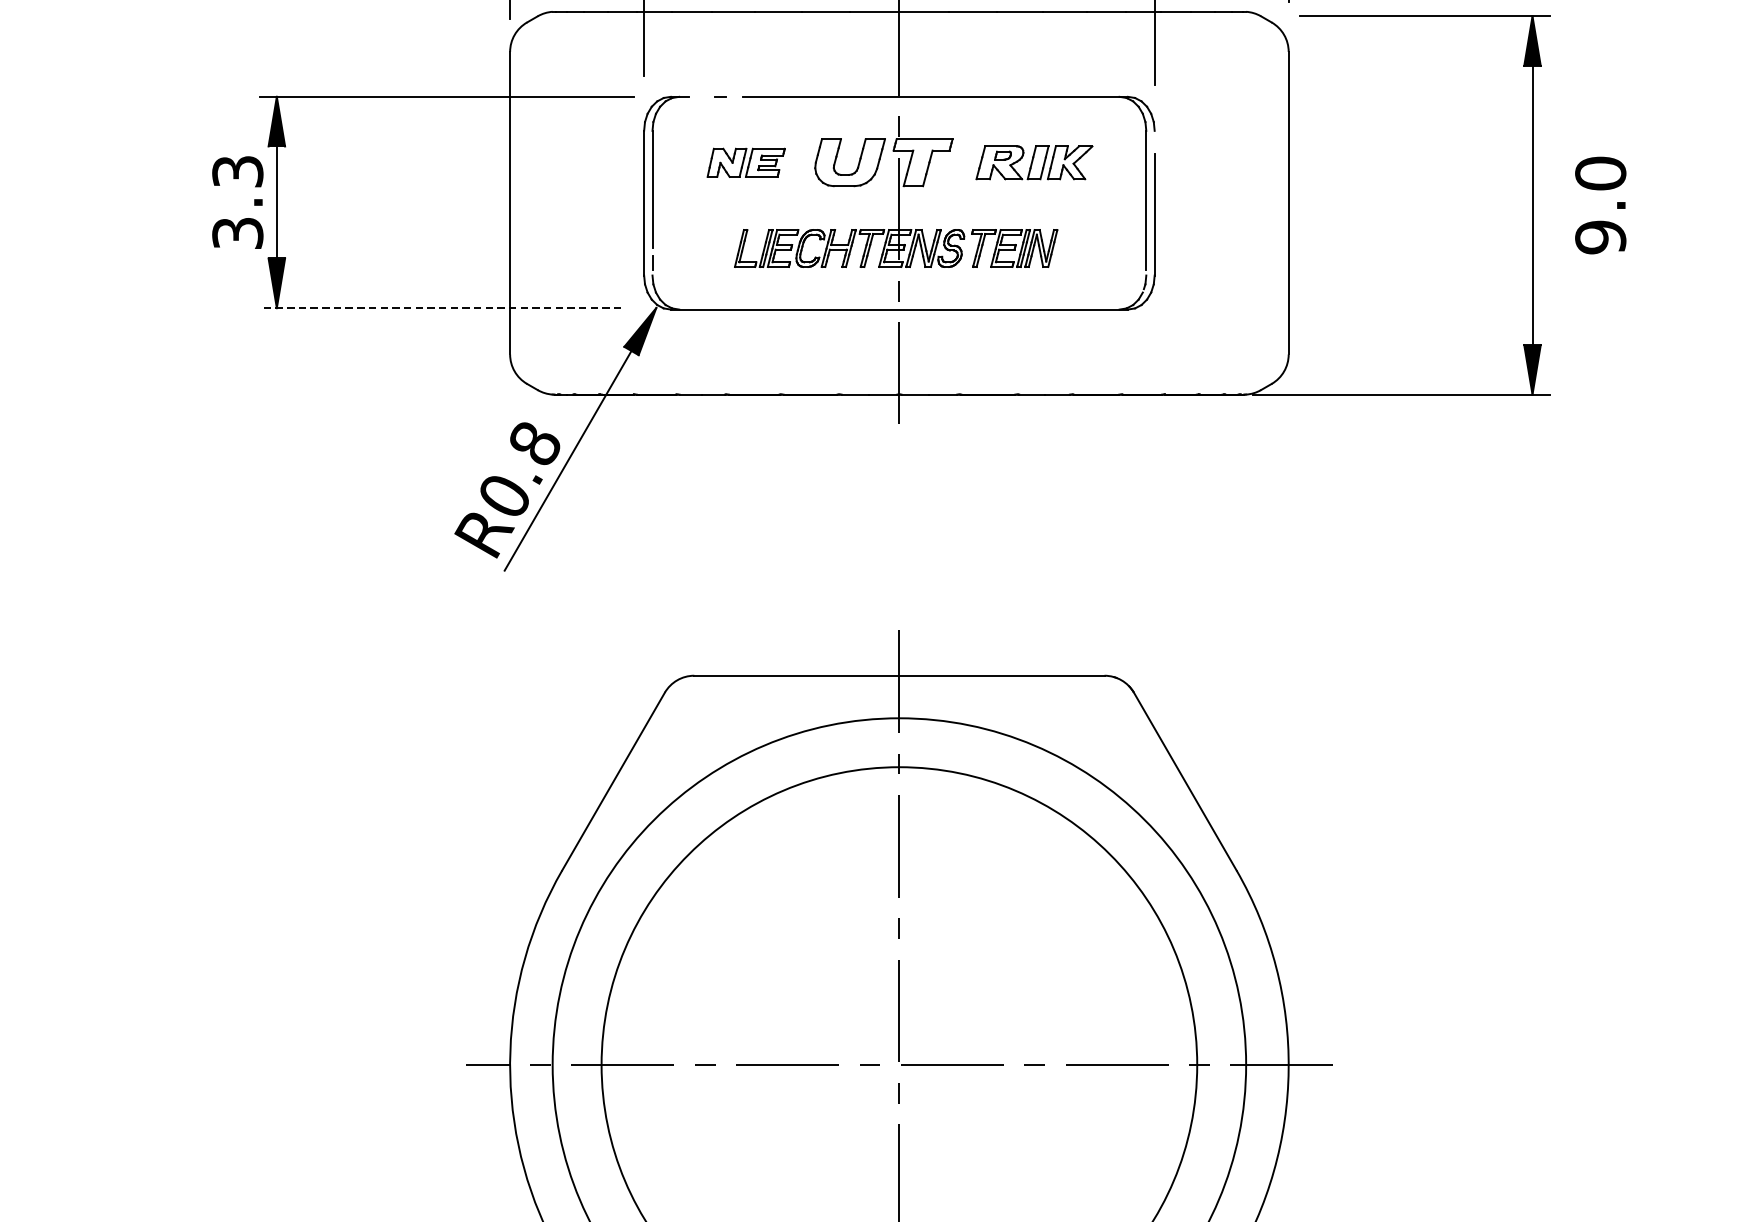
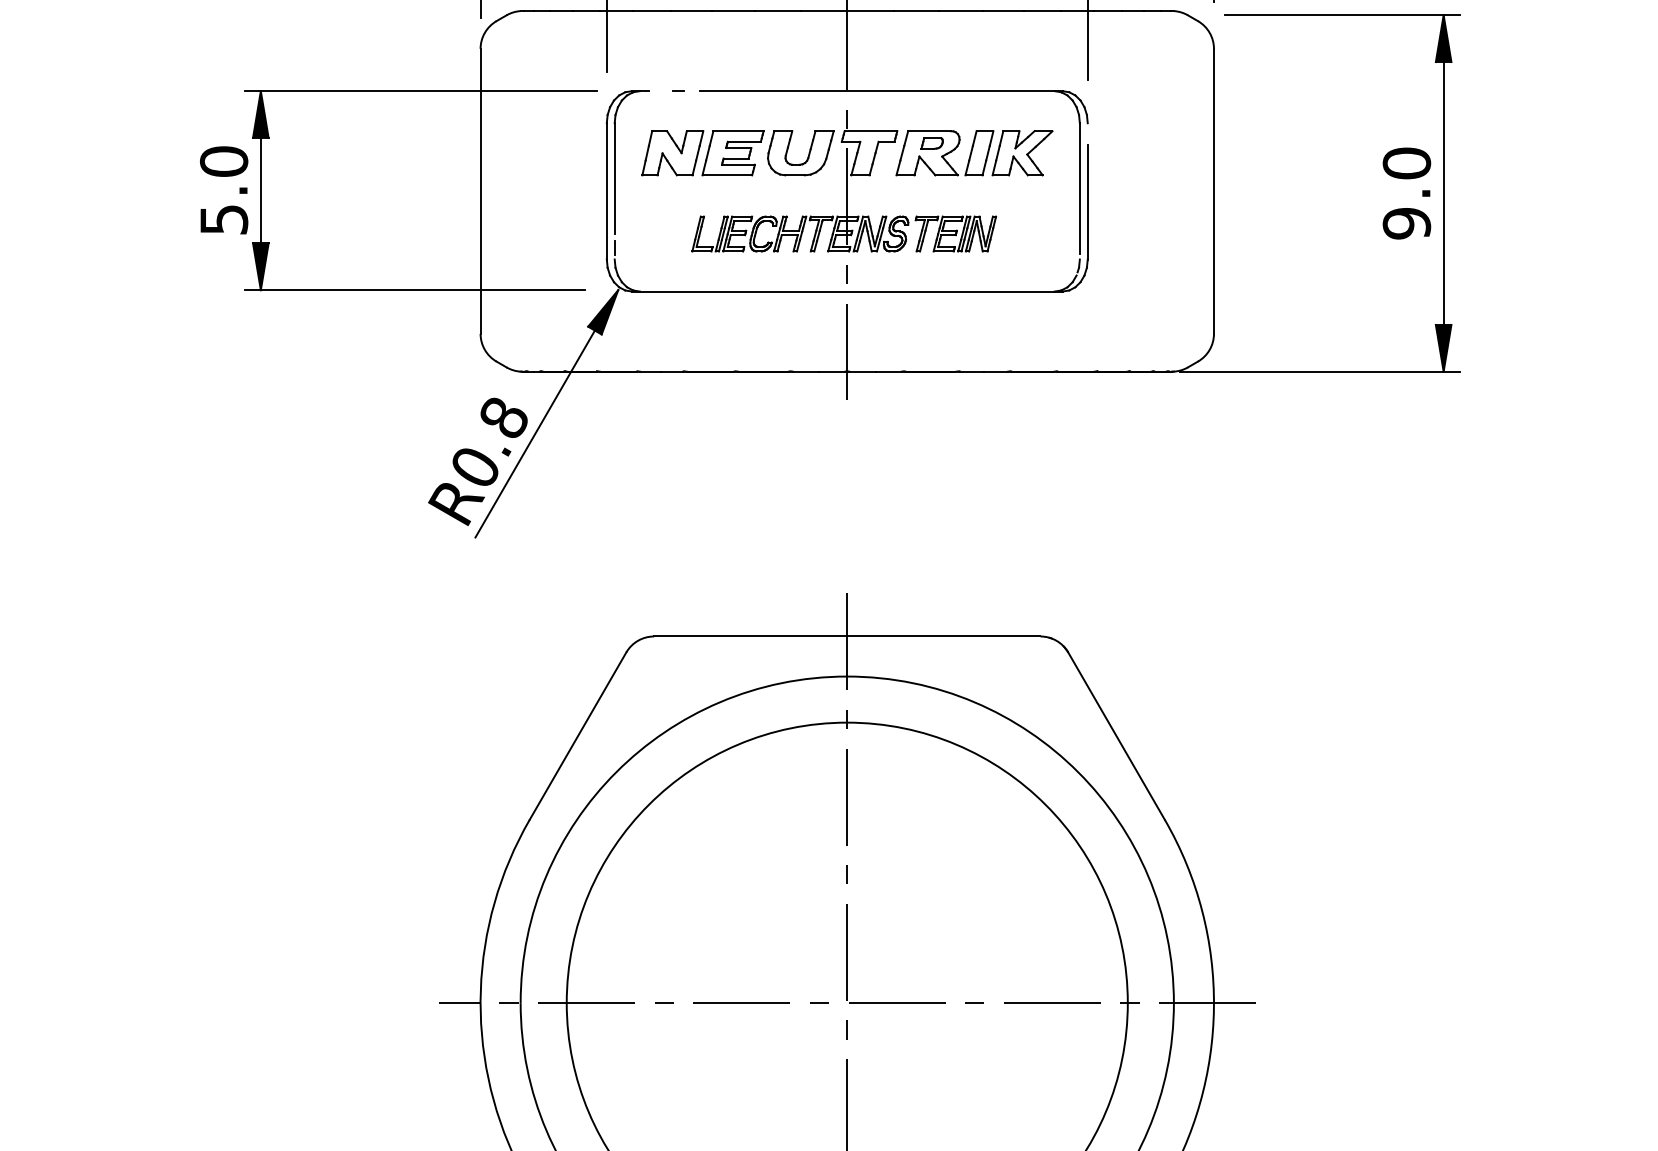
part: (745, 163) -> (702, 153), size x1.67
part: (1034, 163) -> (974, 153), size x1.43
text: (238, 202) -> (224, 190), 3.3 -> 5.0
text: (1600, 205) -> (1406, 193), moved
line: (439, 308) -> (414, 290), dashed -> solid

